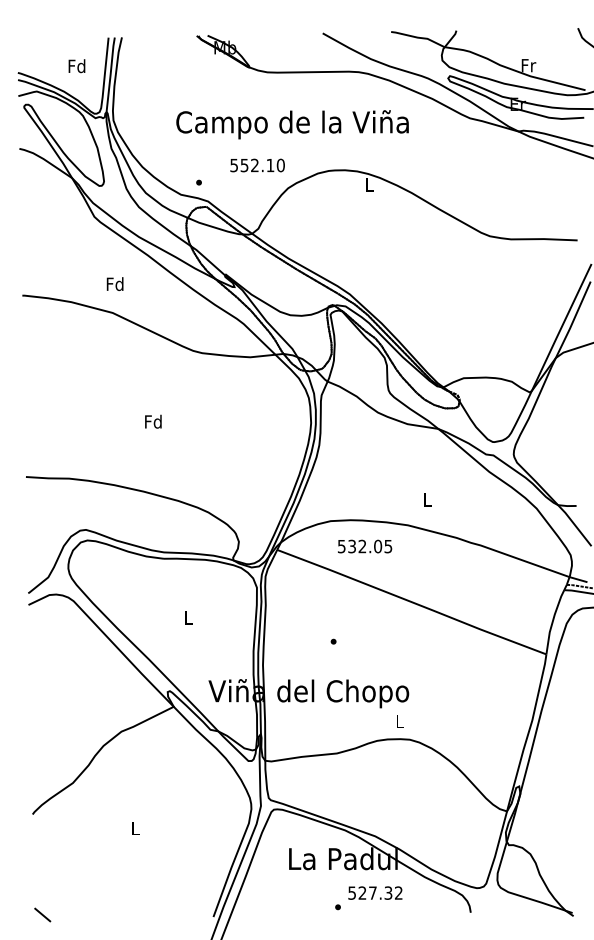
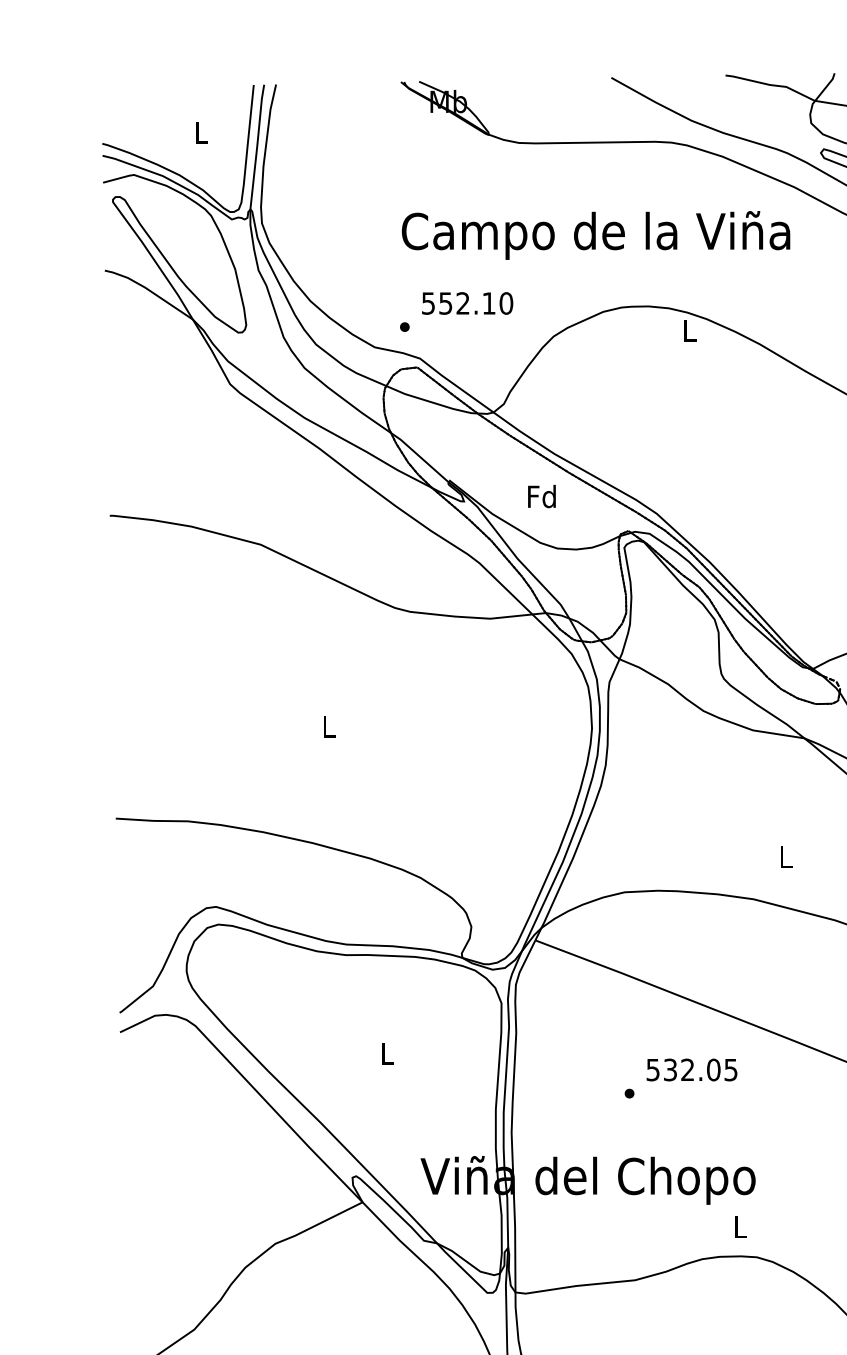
text: (76, 66) -> (200, 133), Fd -> L
text: (292, 124) -> (595, 235), moved
text: (257, 165) -> (467, 303), moved
text: (114, 283) -> (540, 495), moved
text: (153, 421) -> (328, 725), Fd -> L
text: (365, 546) -> (692, 1069), moved

